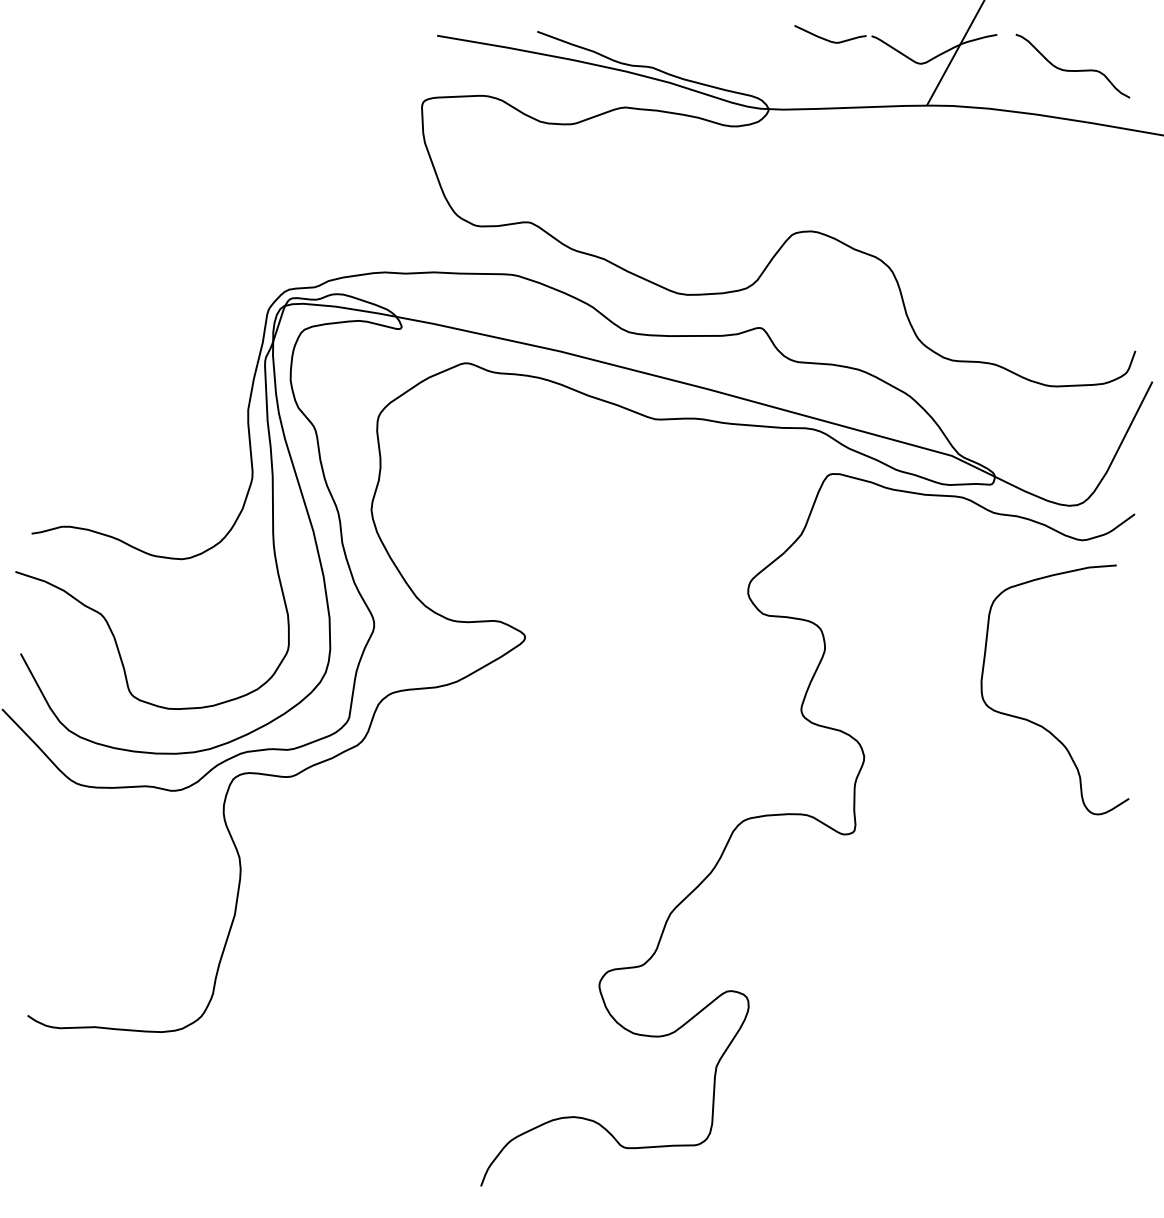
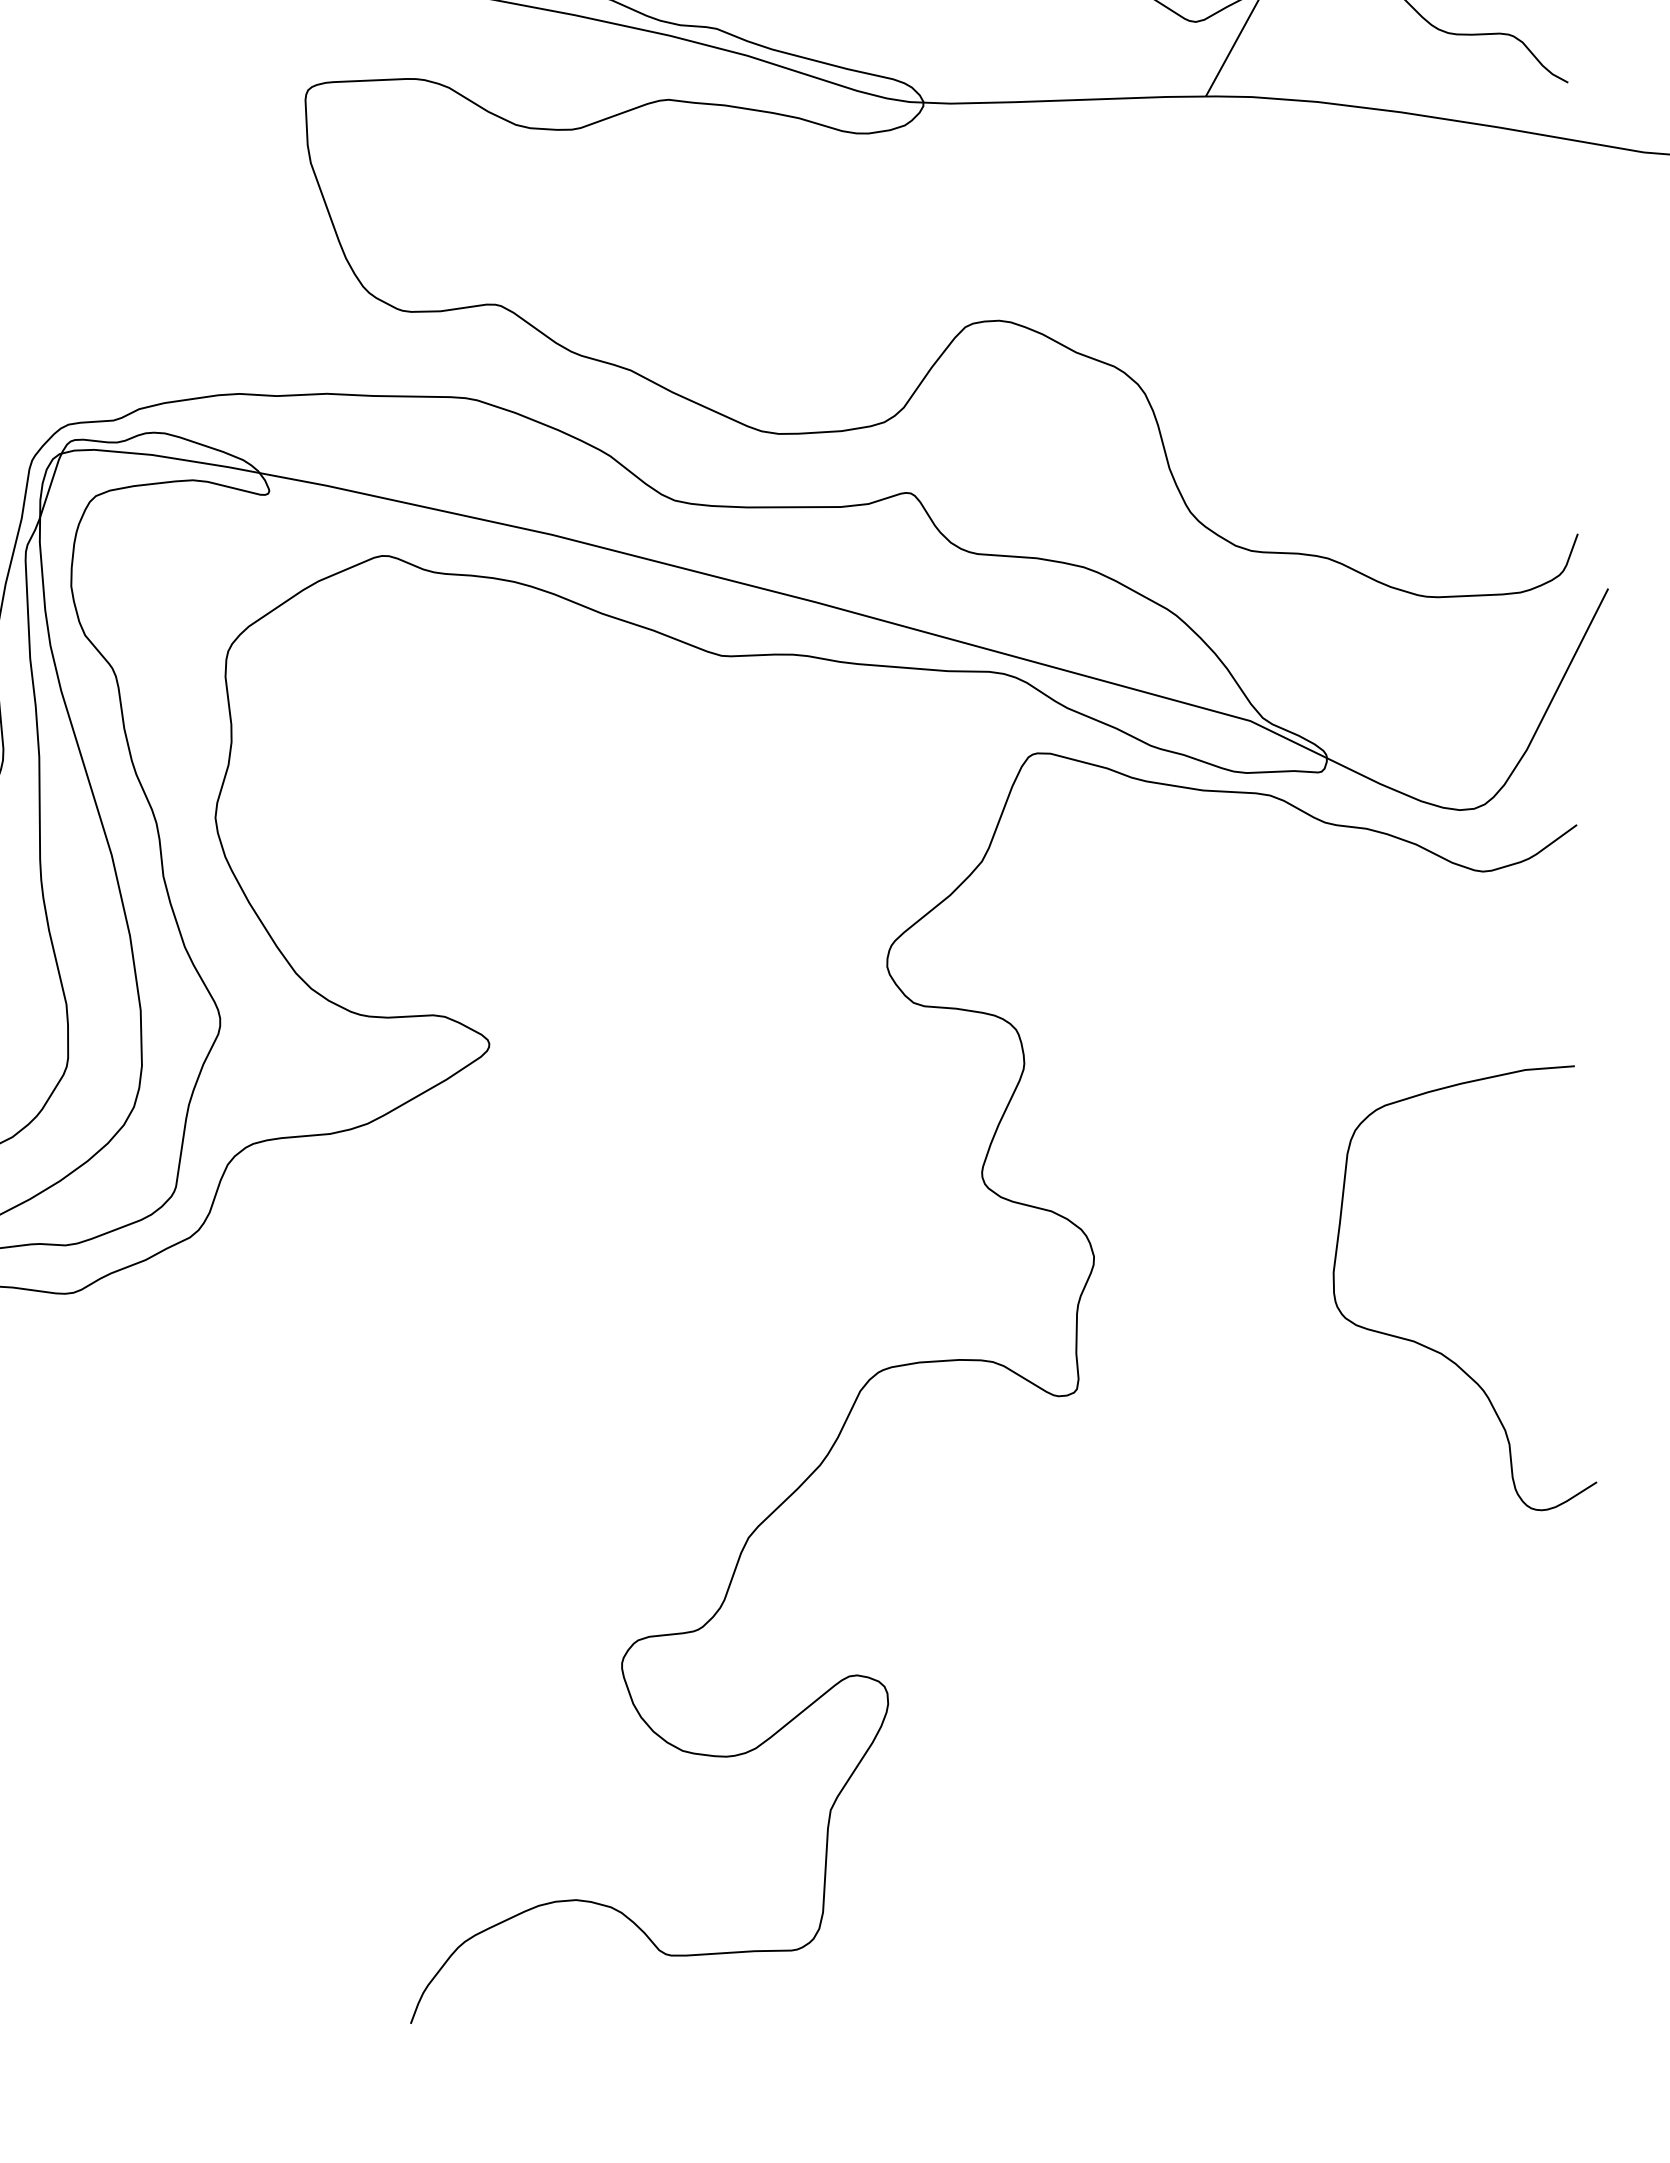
curve: (1037, 723) -> (1433, 1348), moved

